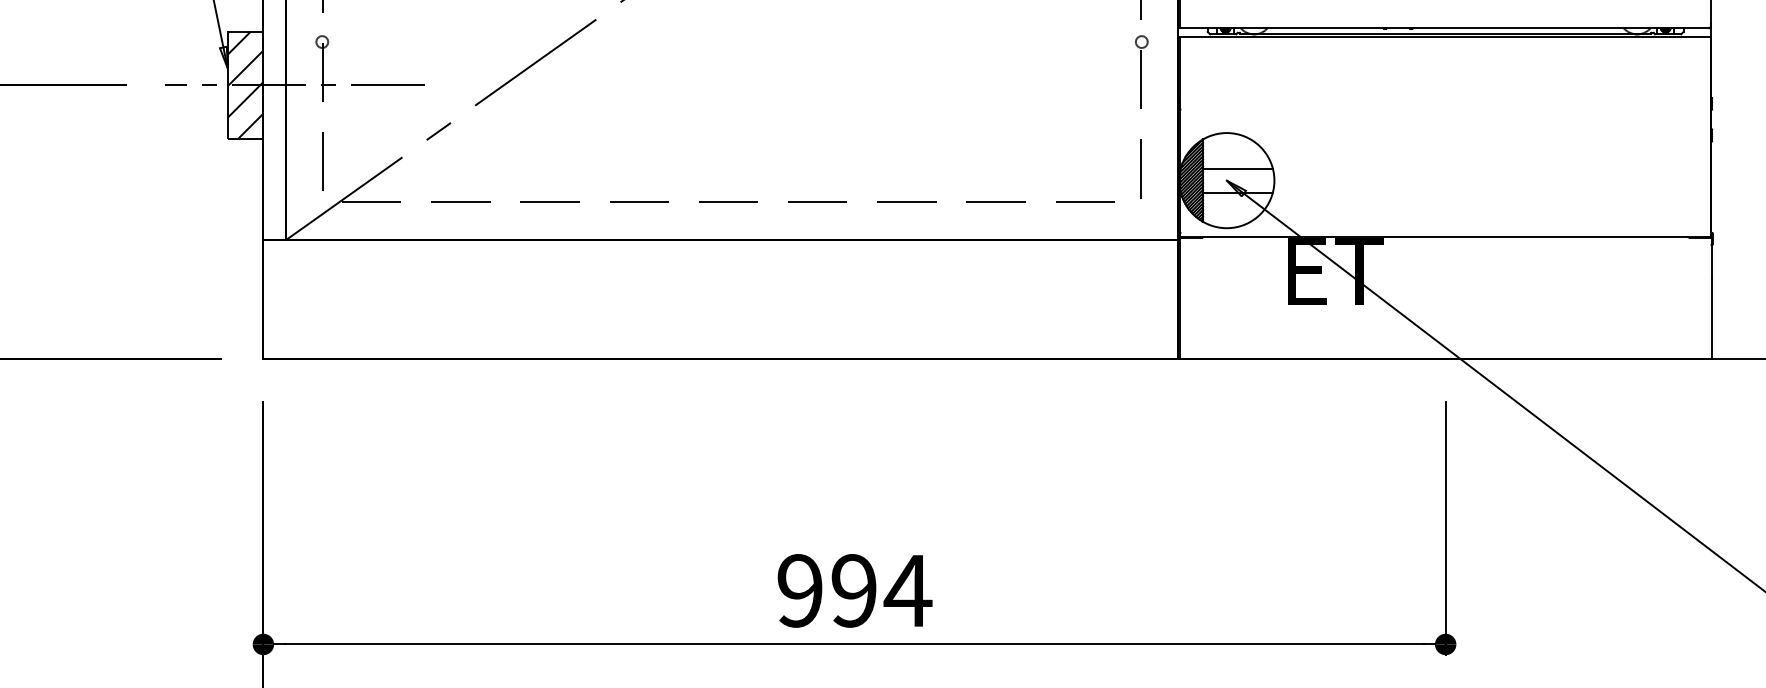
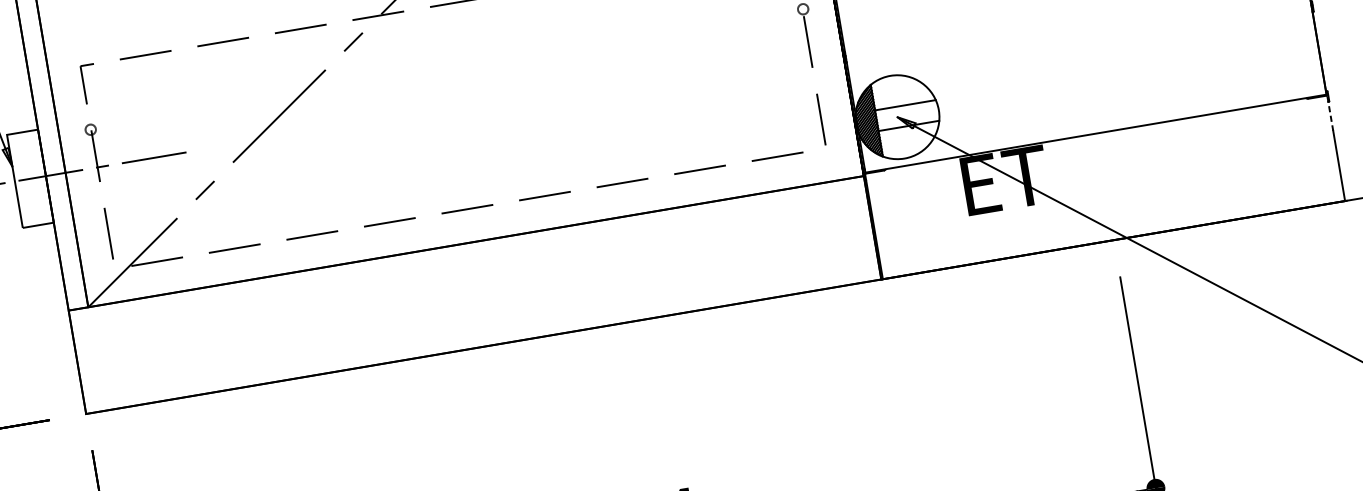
hatch: (245, 85) -> (30, 178), removed
line: (1711, 258) -> (1330, 113), solid -> dashed

